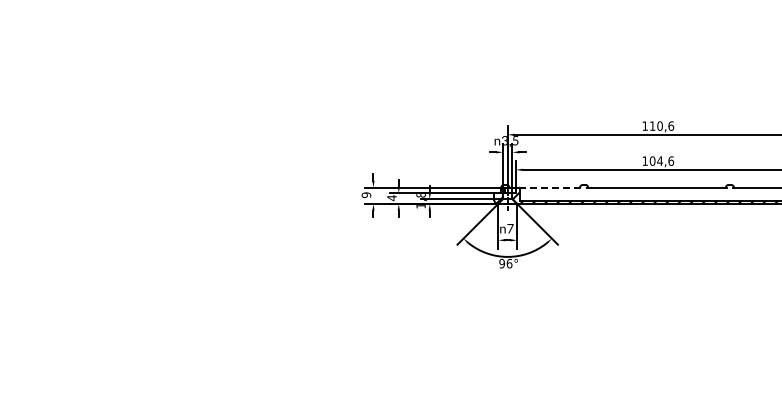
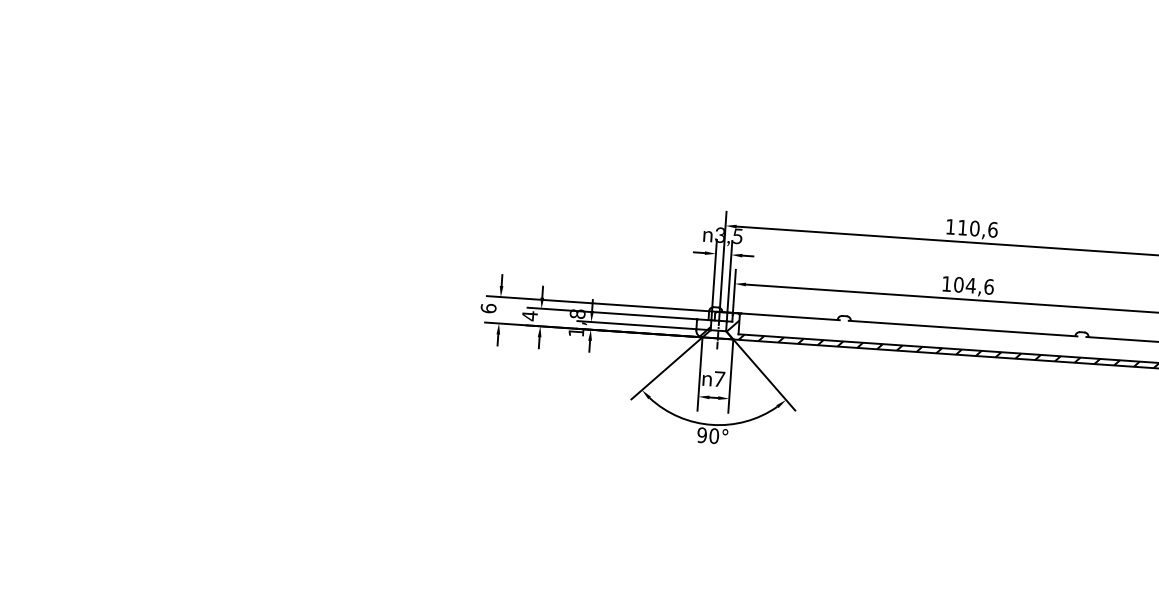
line: (550, 187) -> (789, 316), dashed -> solid
text: (366, 195) -> (488, 309), 9 -> 6
text: (509, 262) -> (714, 434), 96° -> 90°

